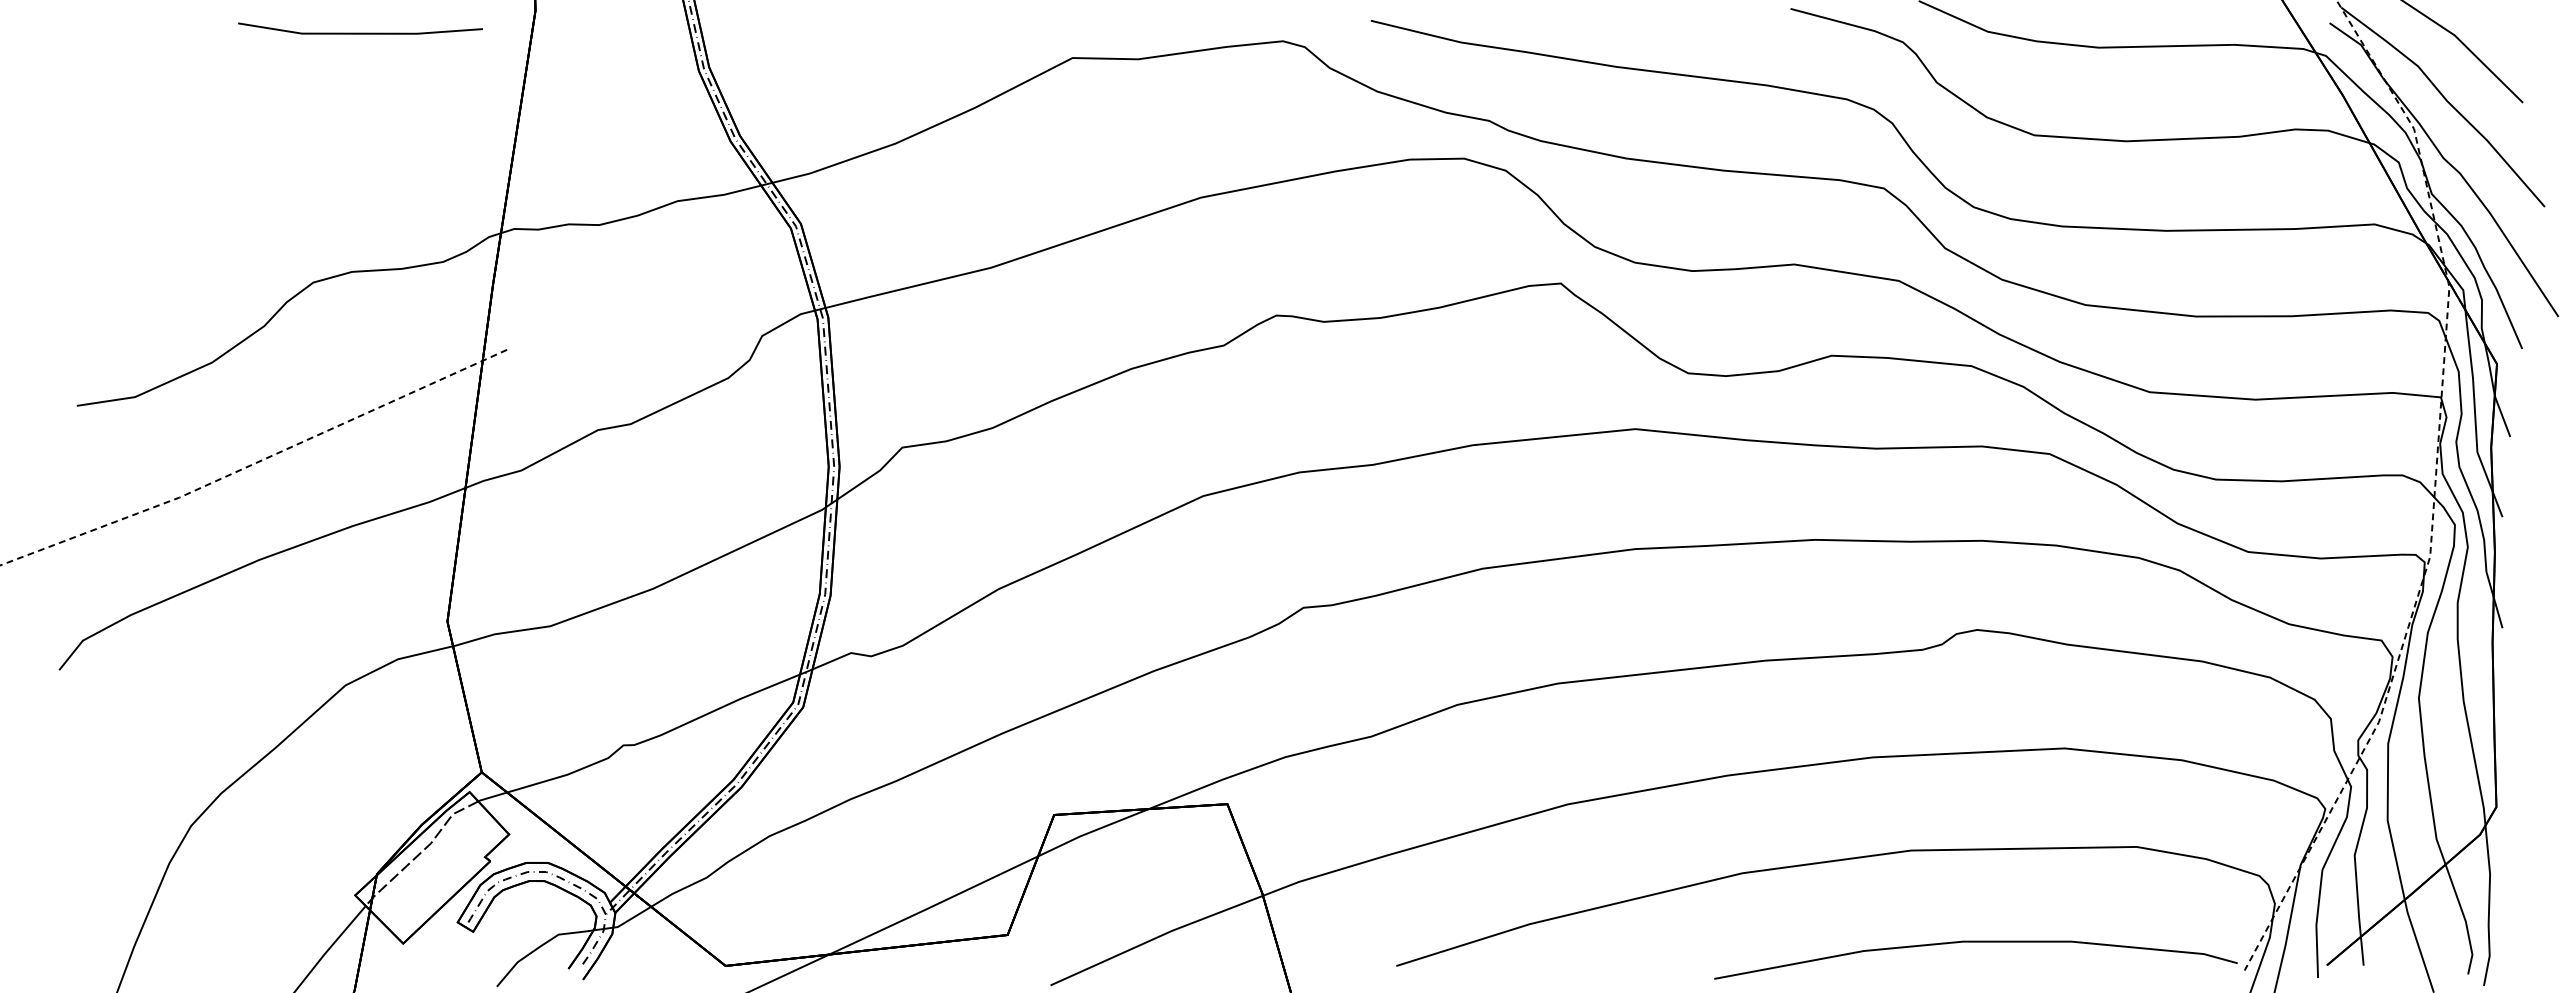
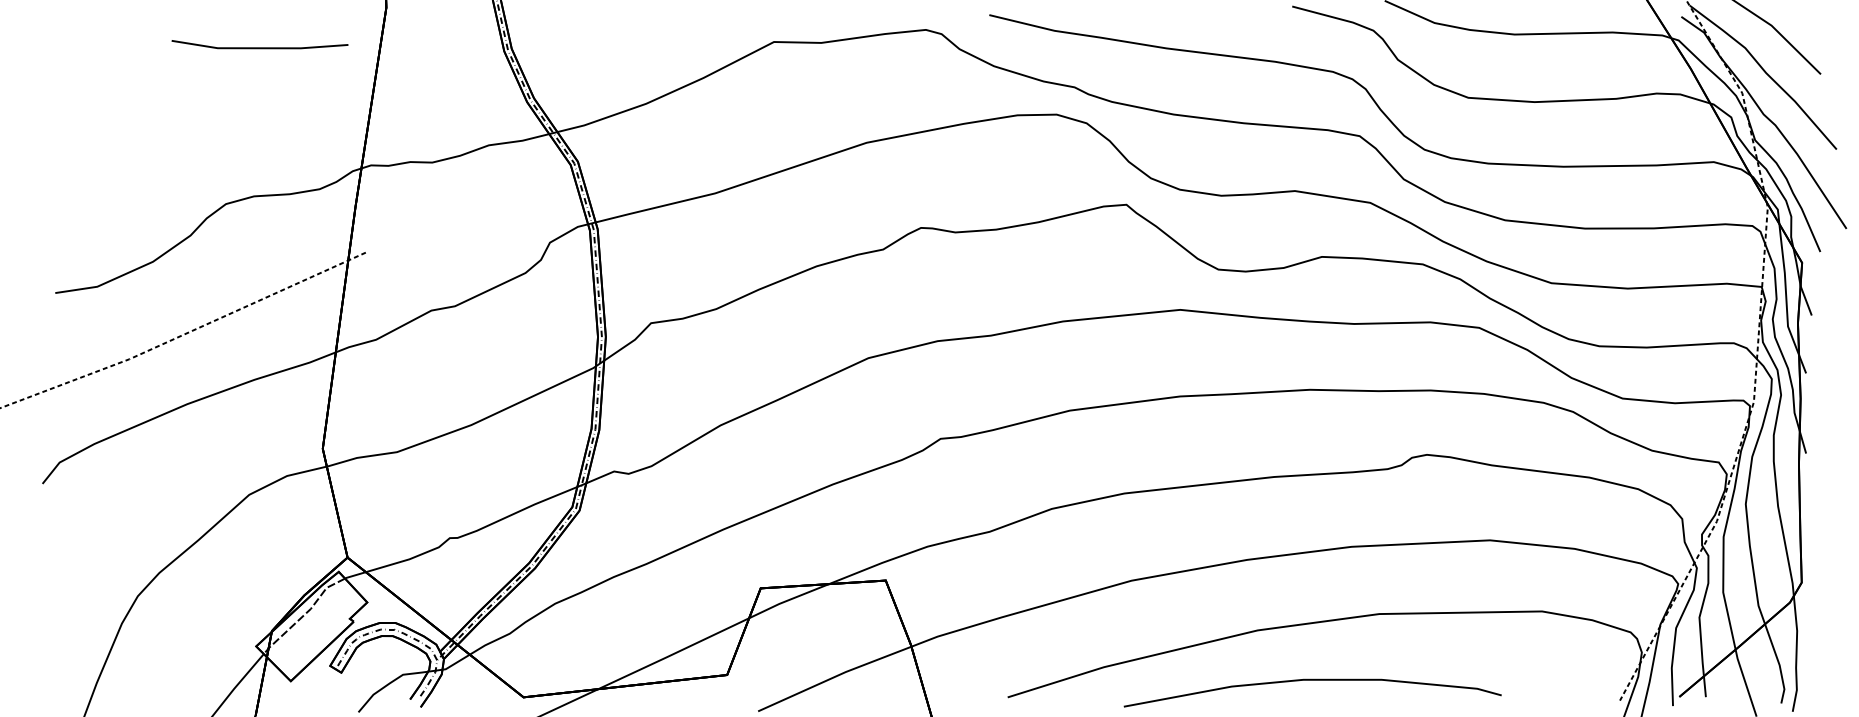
line: (360, 32) -> (260, 47), moved
curve: (1975, 942) -> (1312, 680), moved

